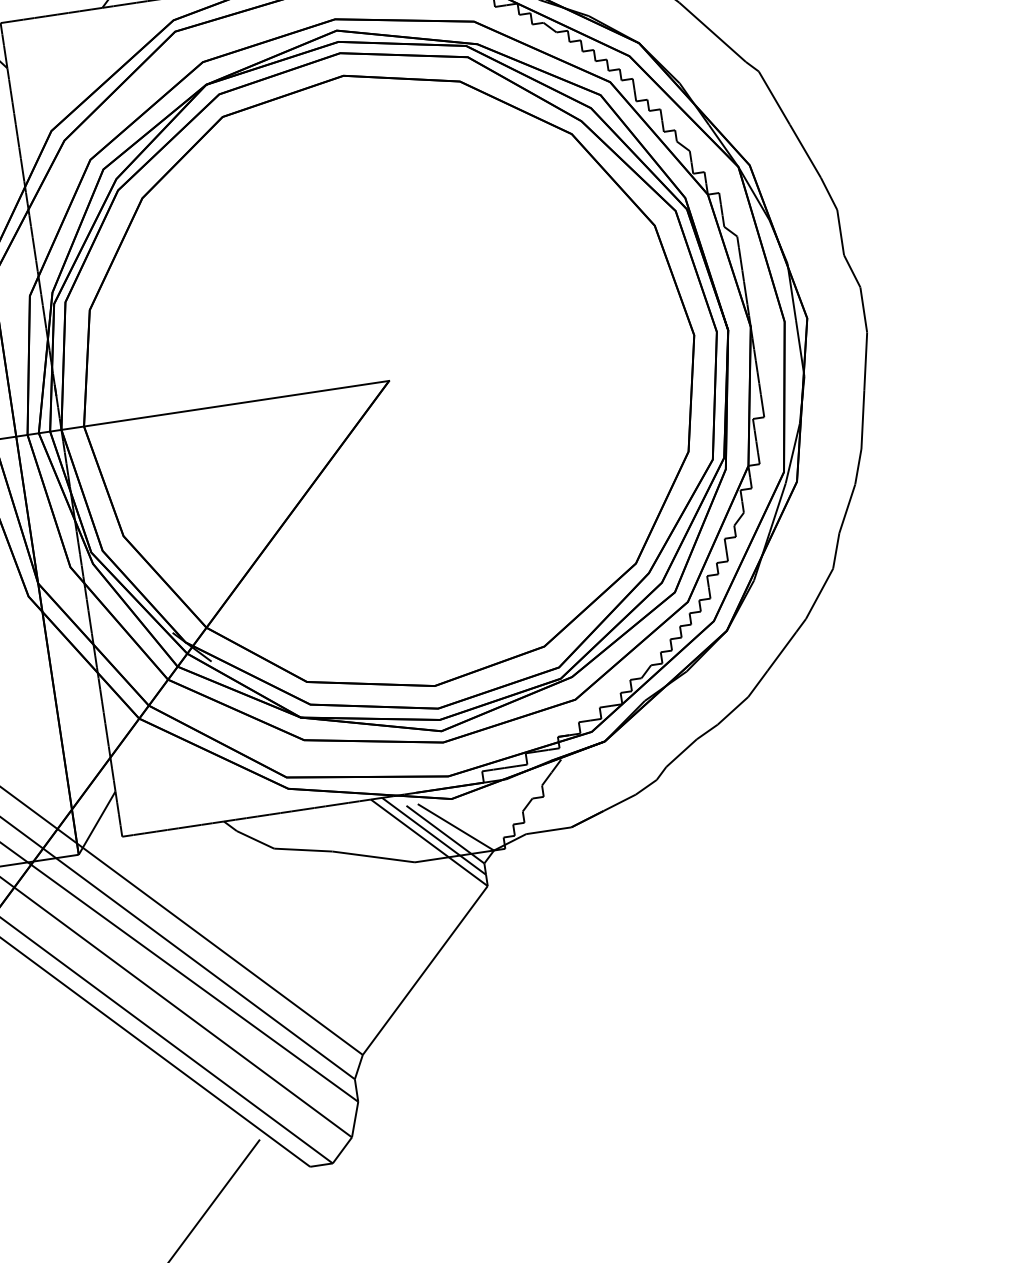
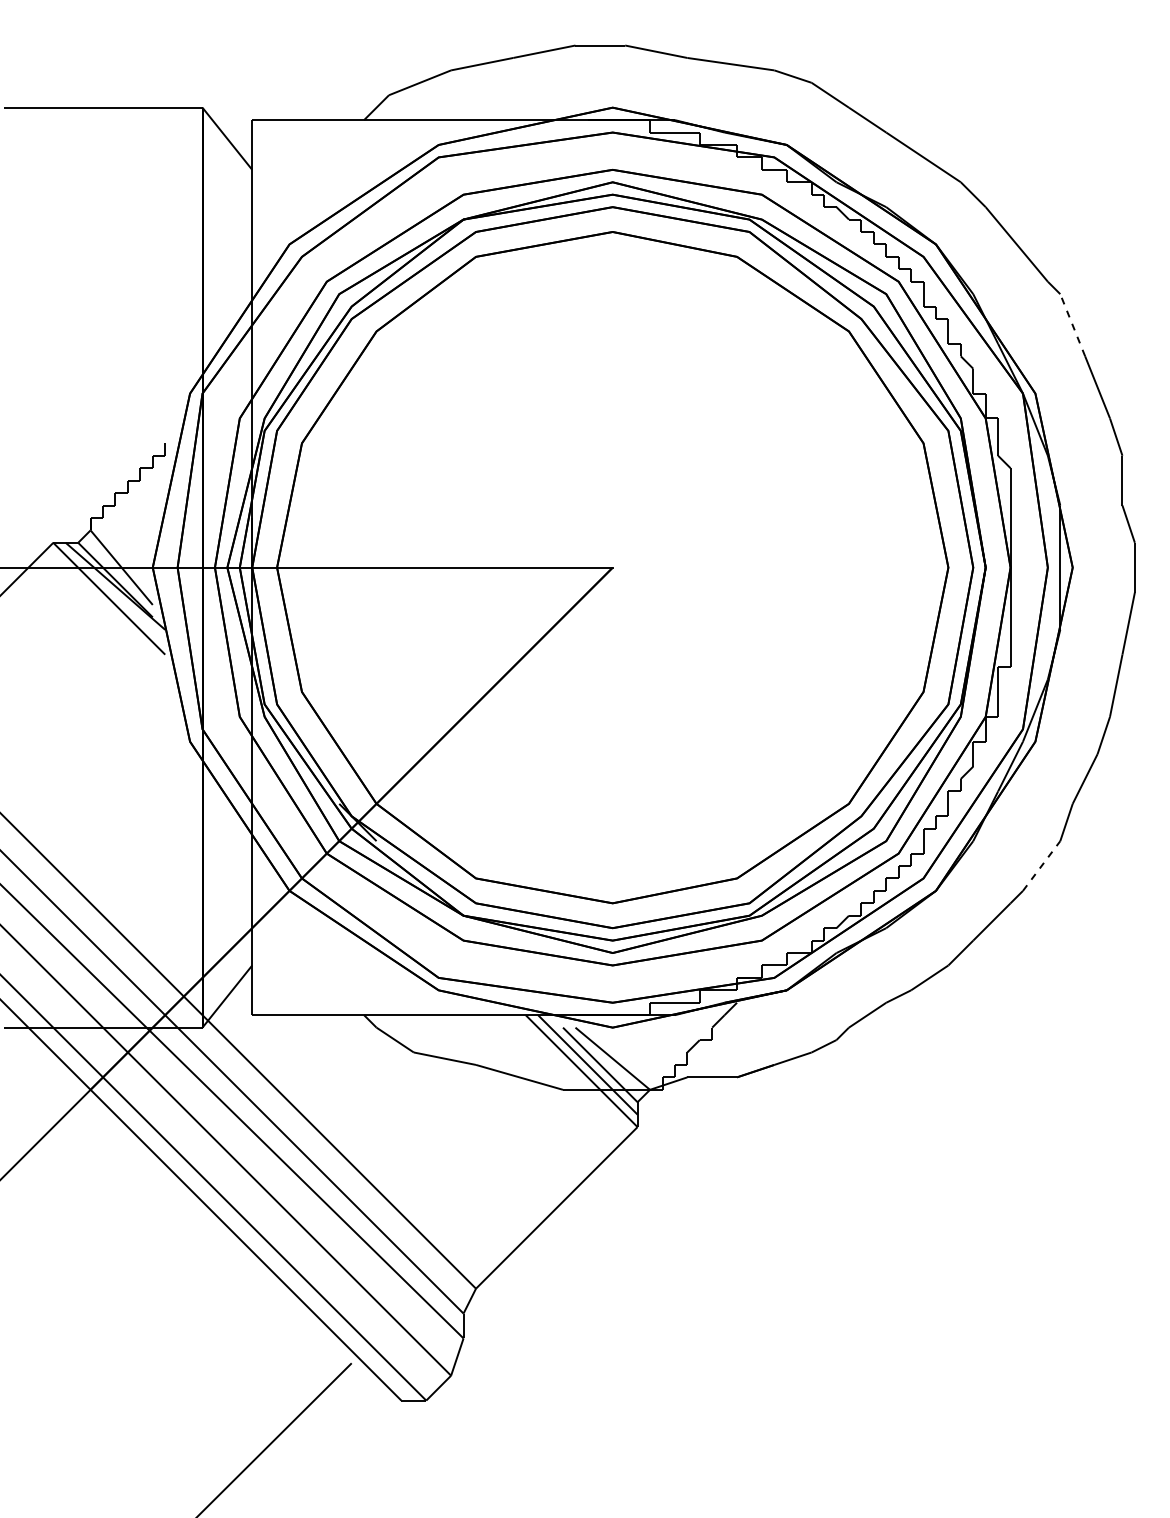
line: (774, 97) -> (1072, 324), solid -> dashed
line: (819, 593) -> (1041, 865), solid -> dashed

